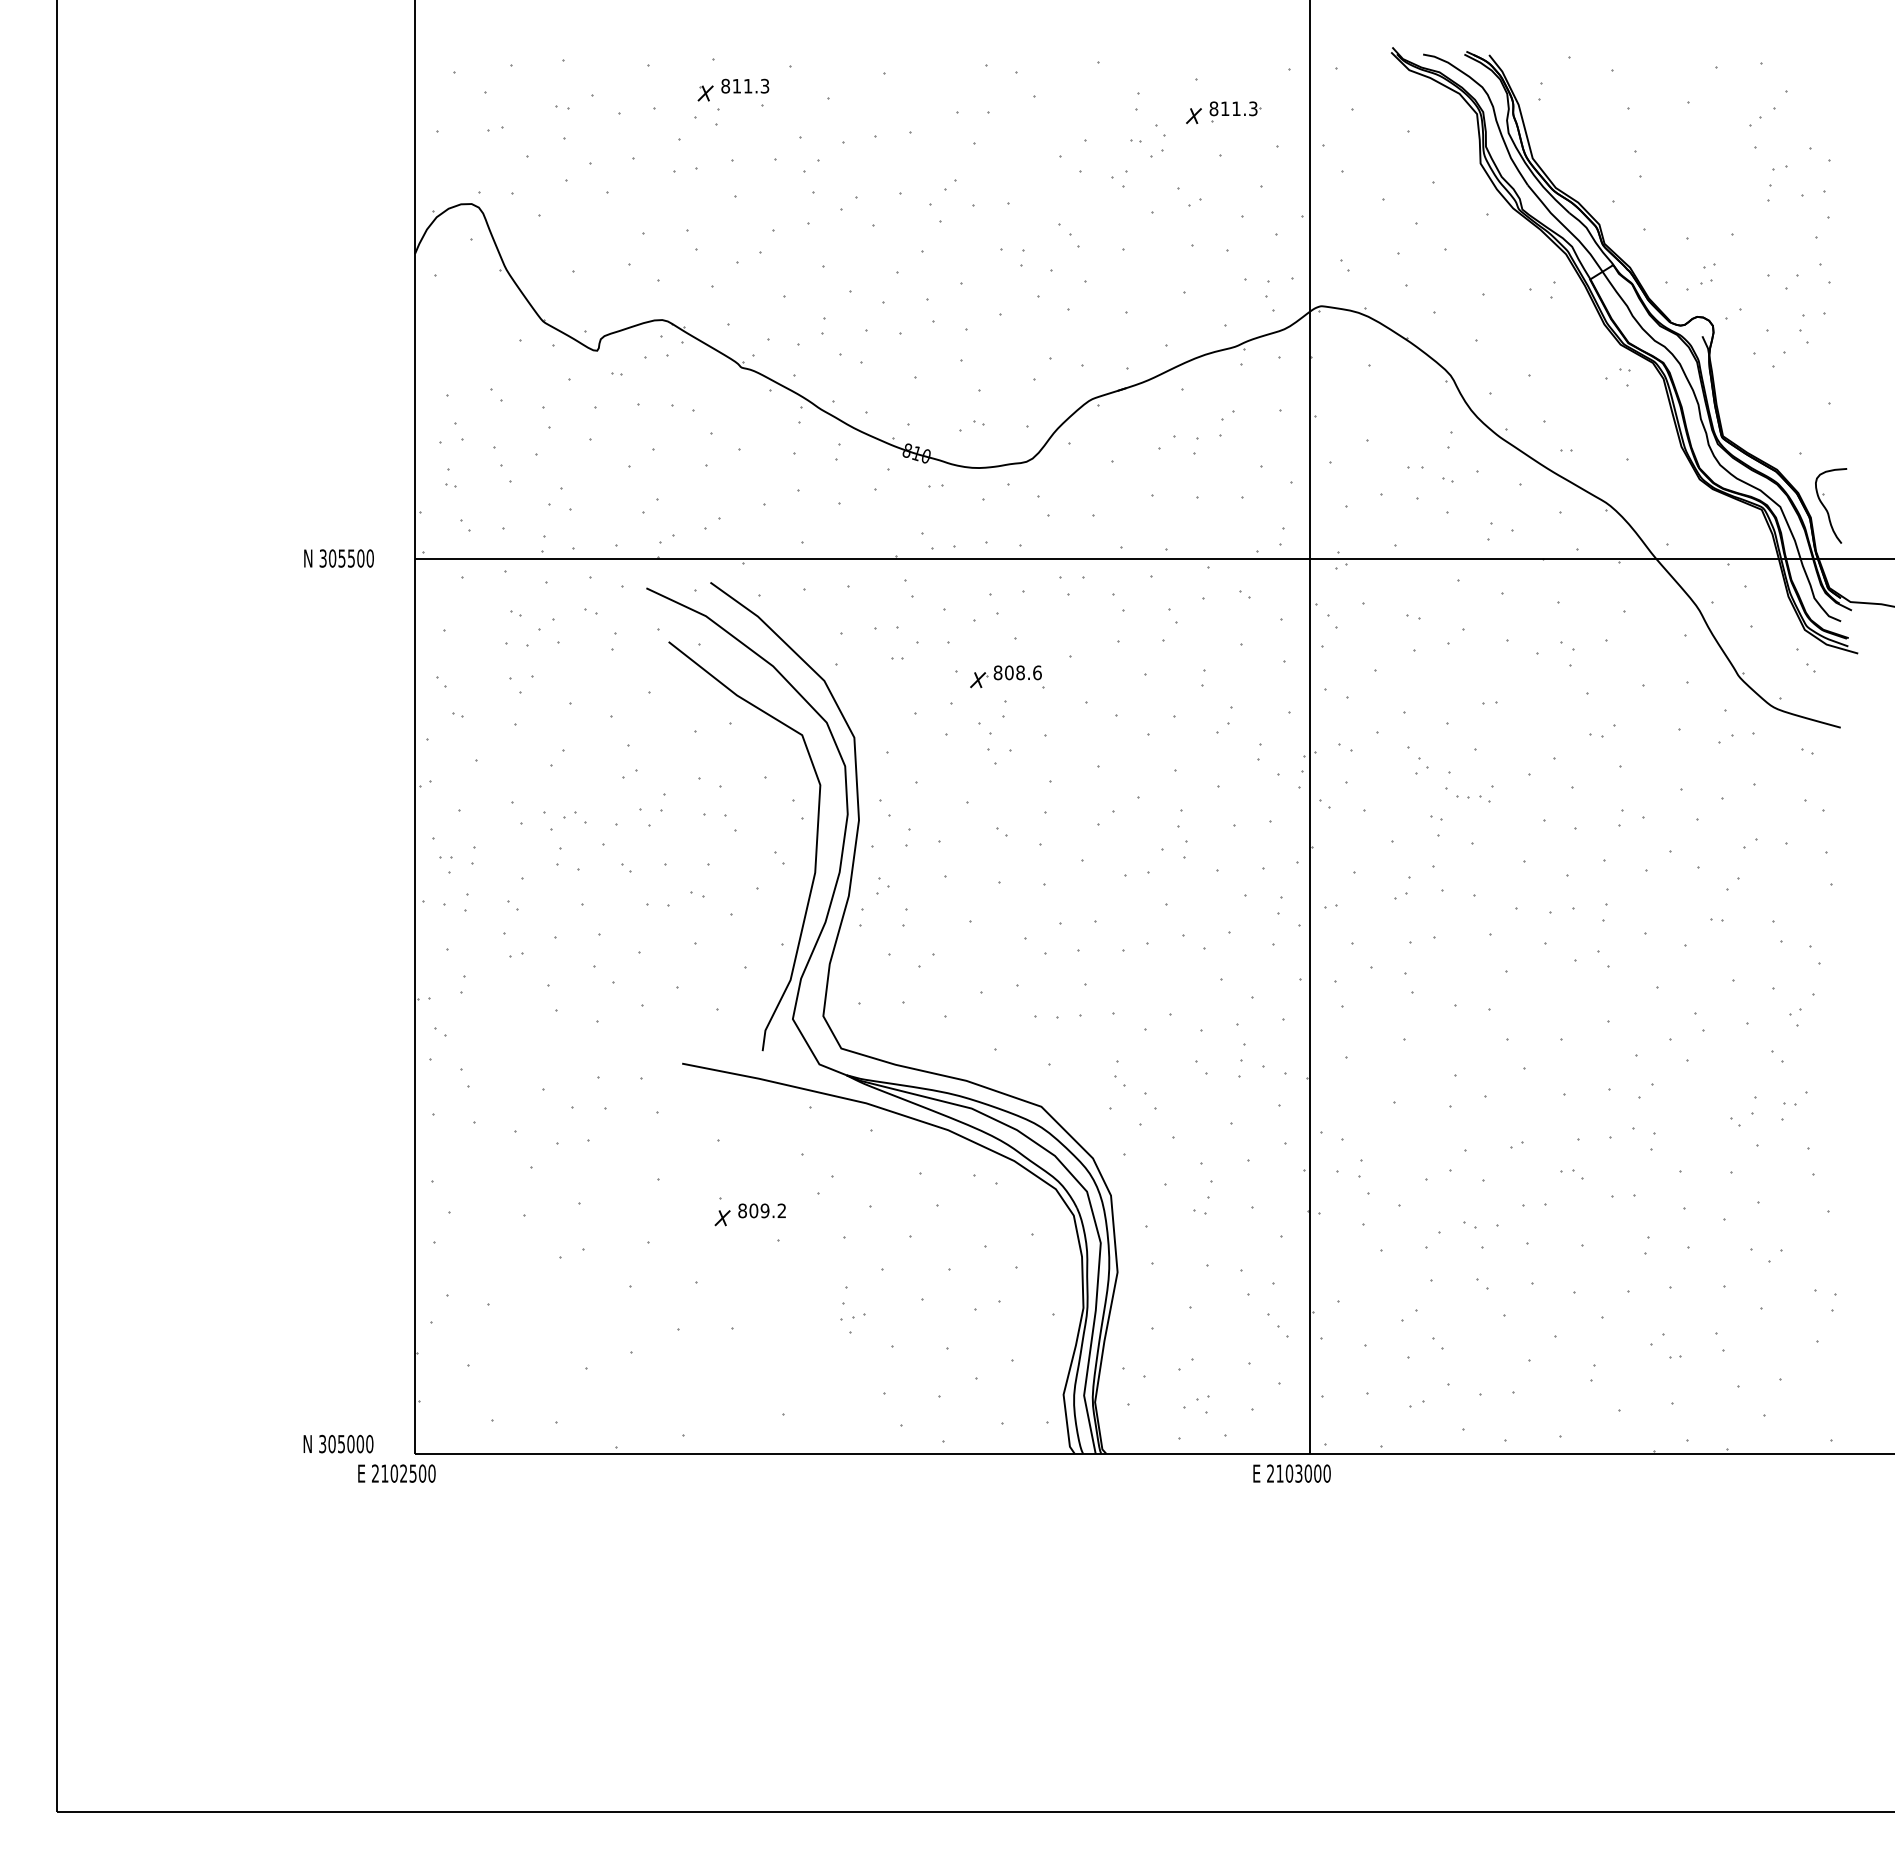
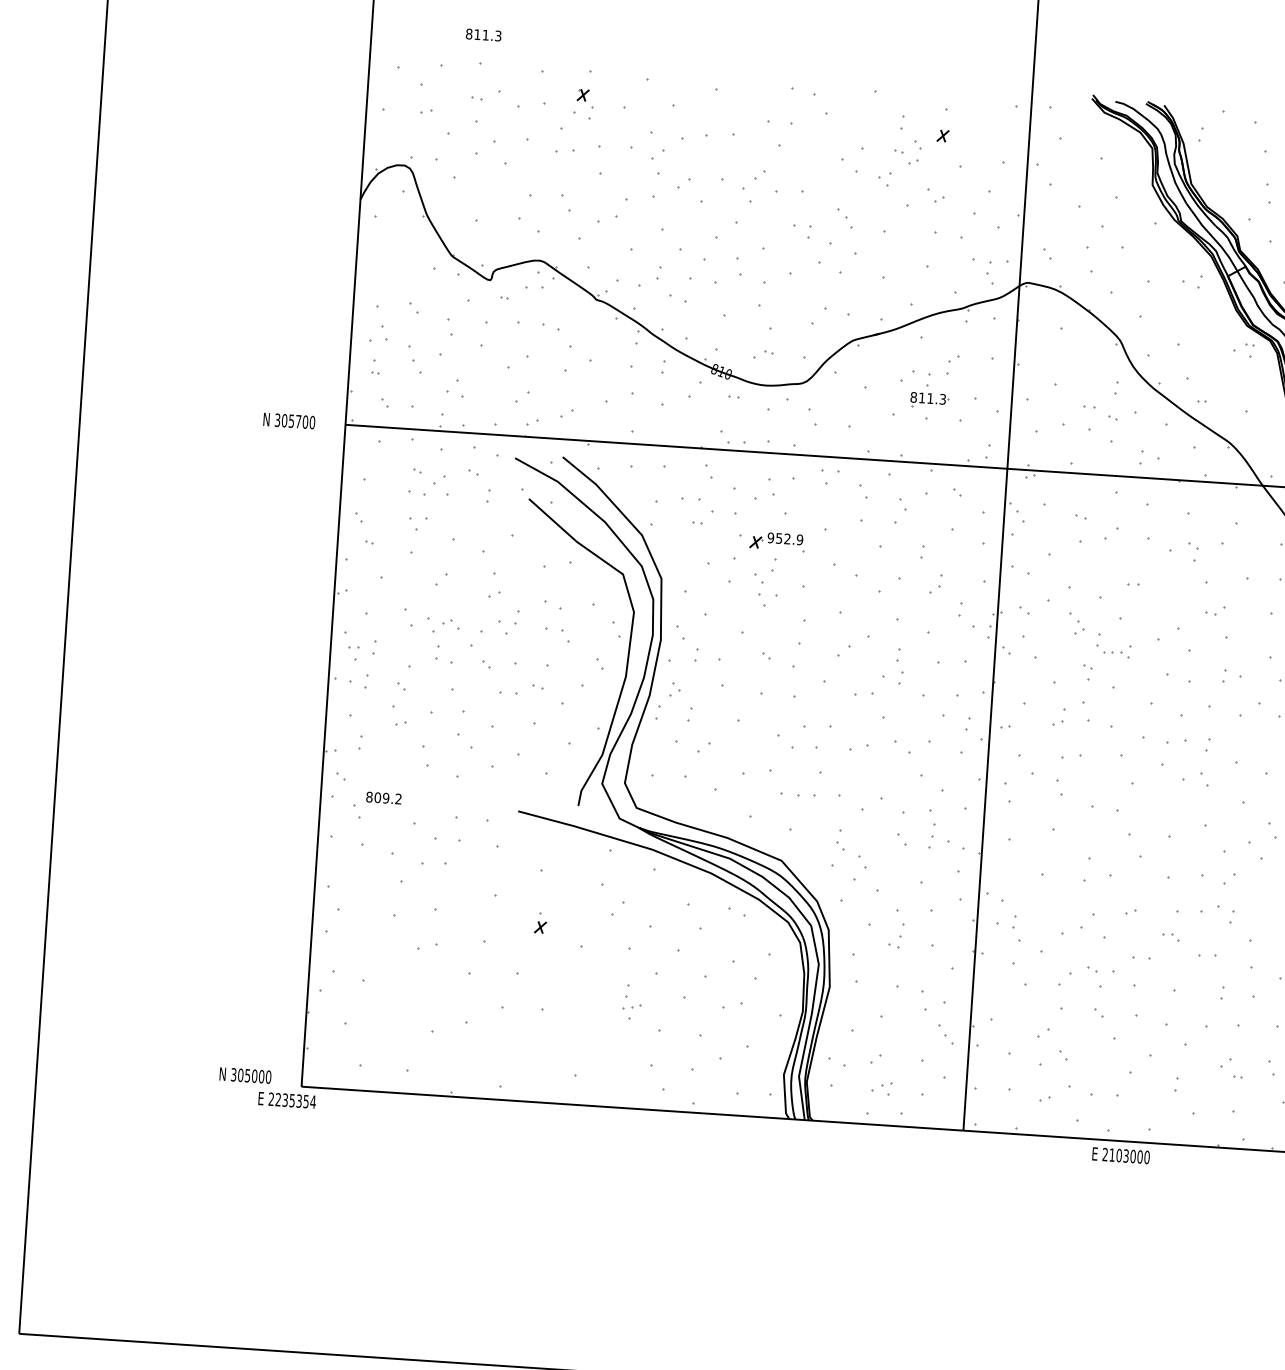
text: (745, 85) -> (483, 34), moved
part: (1235, 111) -> (929, 400), moved
text: (351, 558) -> (298, 421), 305500 -> 305700
text: (1017, 672) -> (785, 538), 808.6 -> 952.9
text: (761, 1210) -> (383, 797), moved
text: (408, 1473) -> (295, 1100), 2102500 -> 2235354
text: (1291, 1473) -> (1120, 1155), moved

